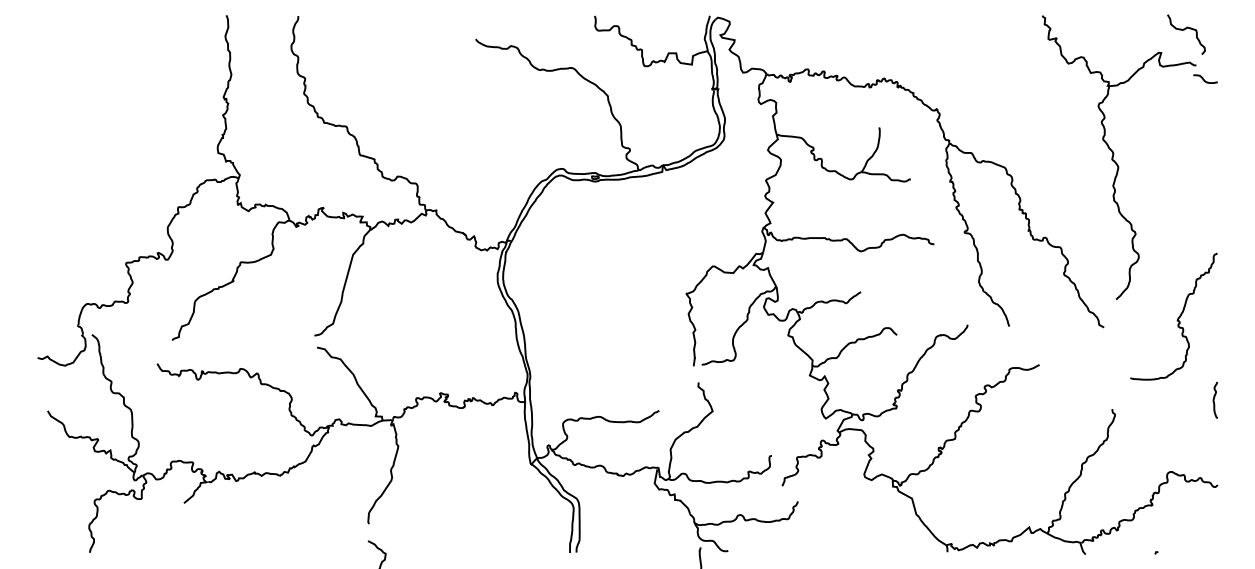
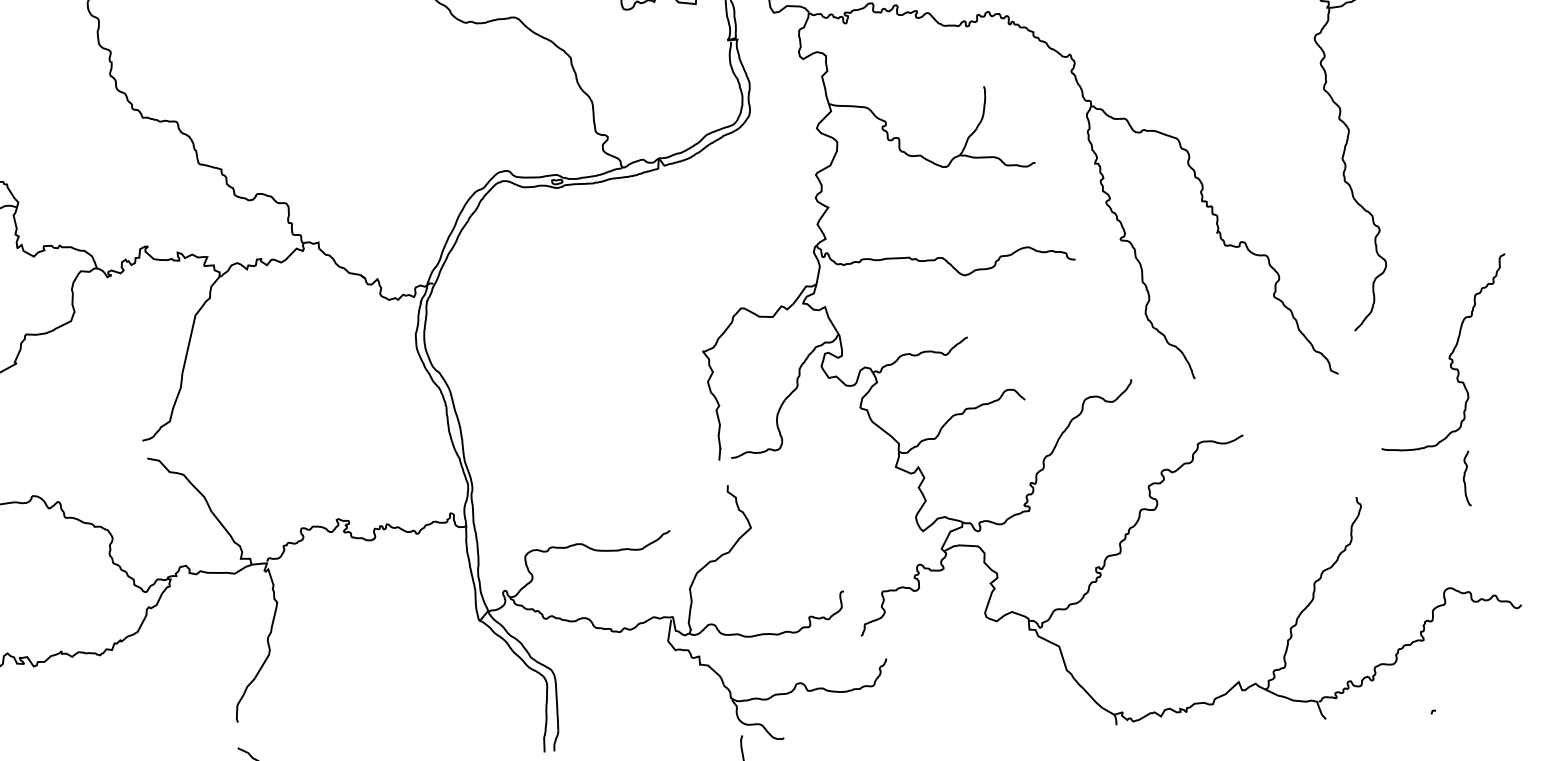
curve: (1214, 399) -> (1465, 477), moved

